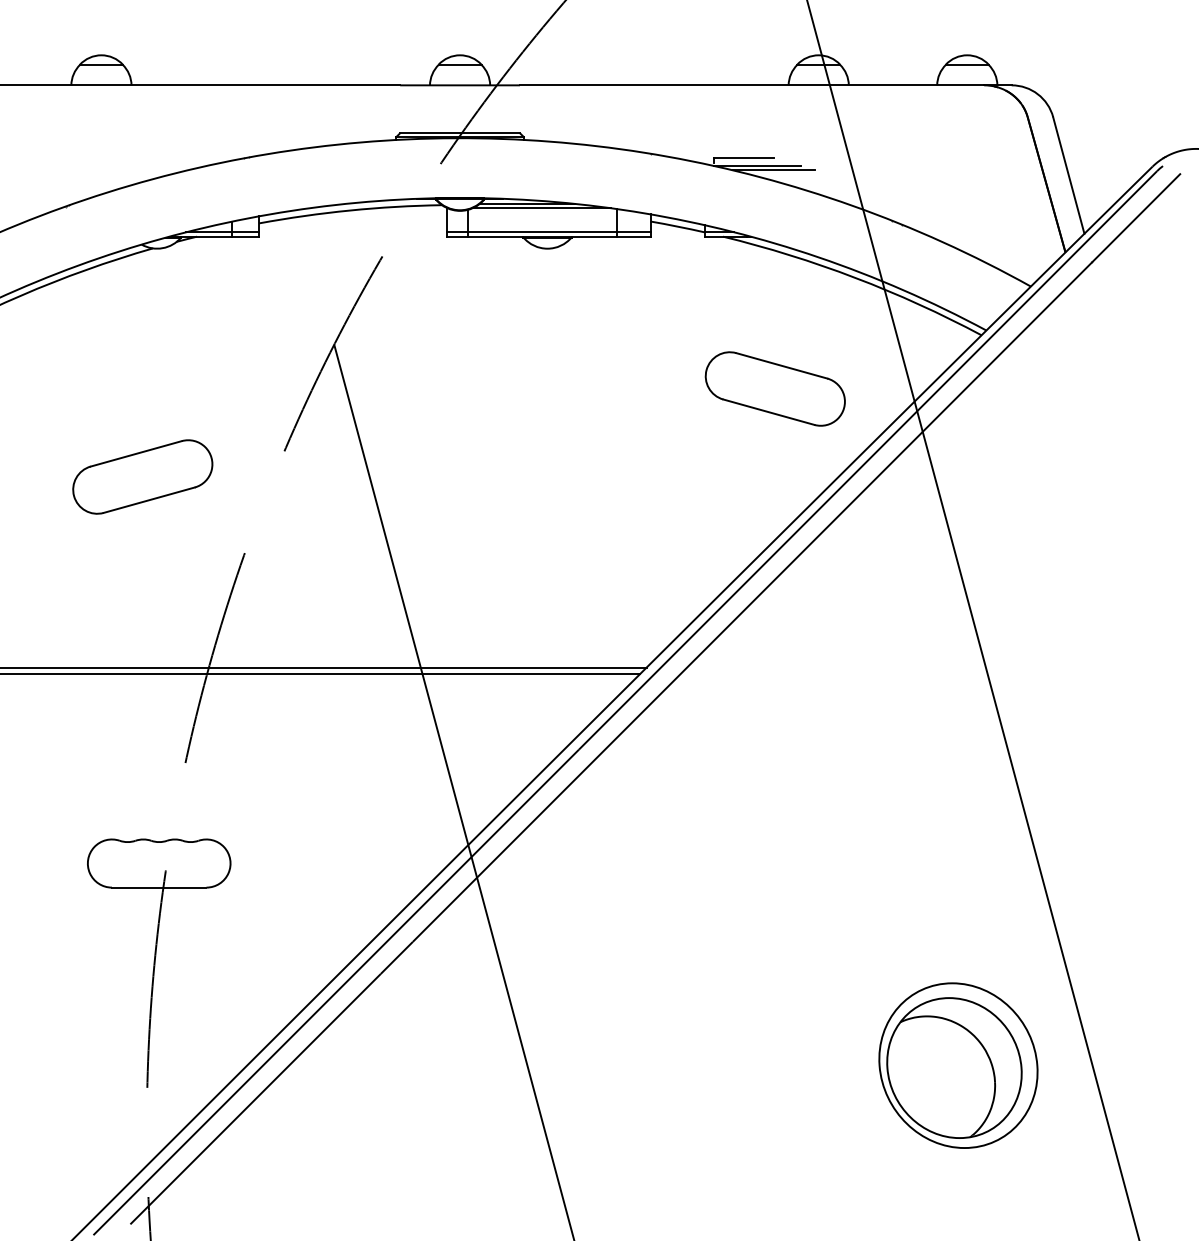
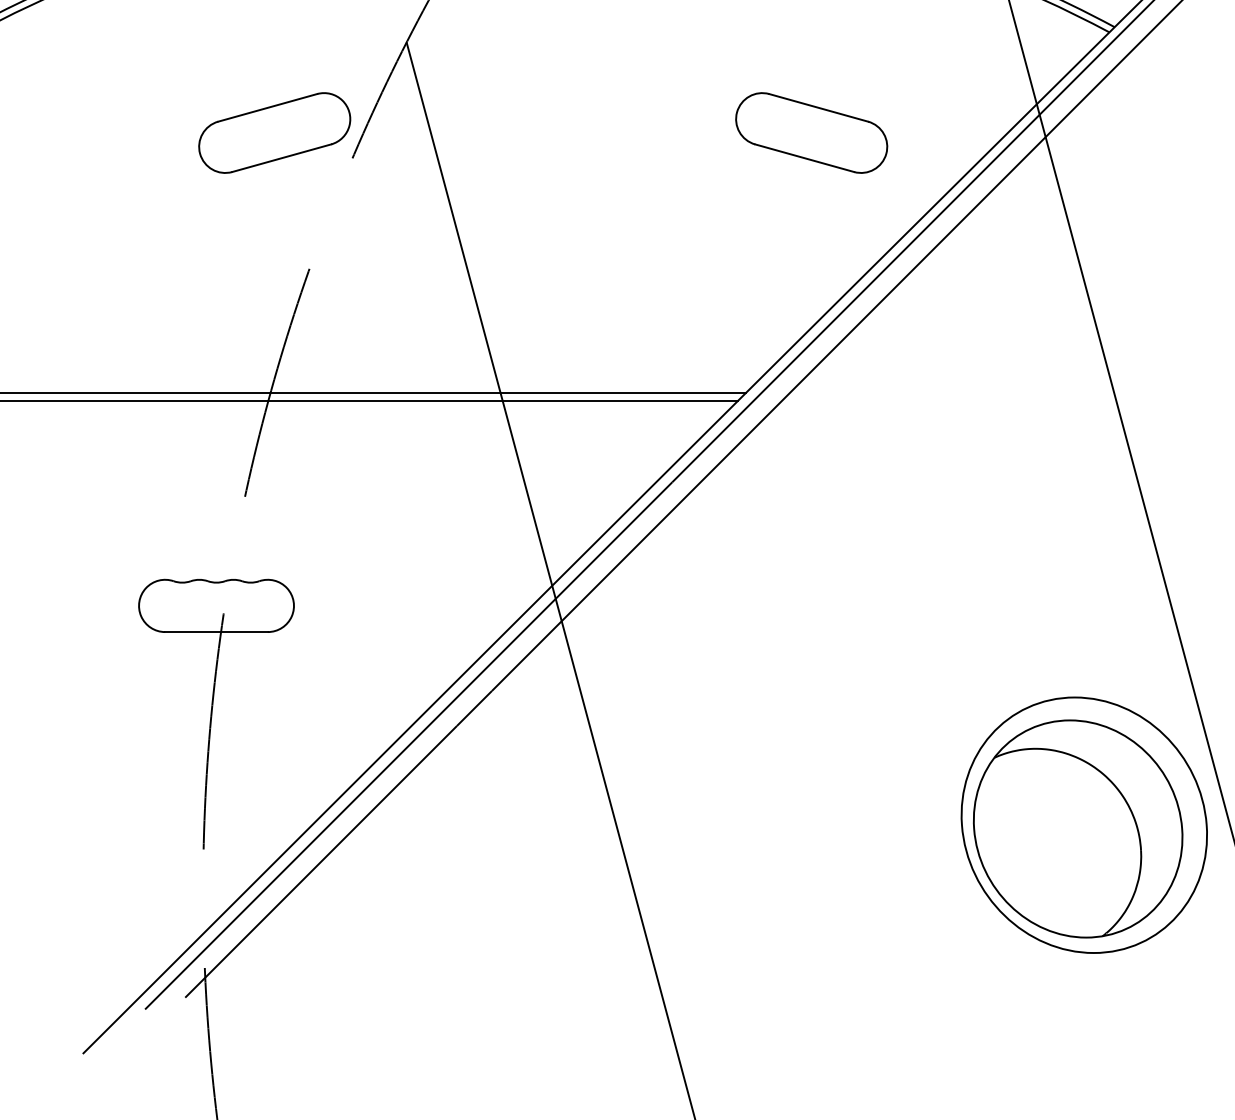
part: (774, 388) -> (810, 132), moved
part: (142, 476) -> (274, 132), moved
part: (958, 1065) -> (1084, 825), size x1.43

